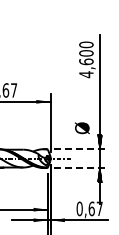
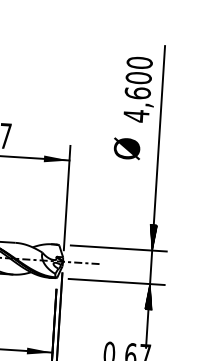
text: (82, 128) -> (127, 149), moved
line: (81, 149) -> (119, 249), dashed -> solid
line: (81, 168) -> (117, 282), dashed -> solid

